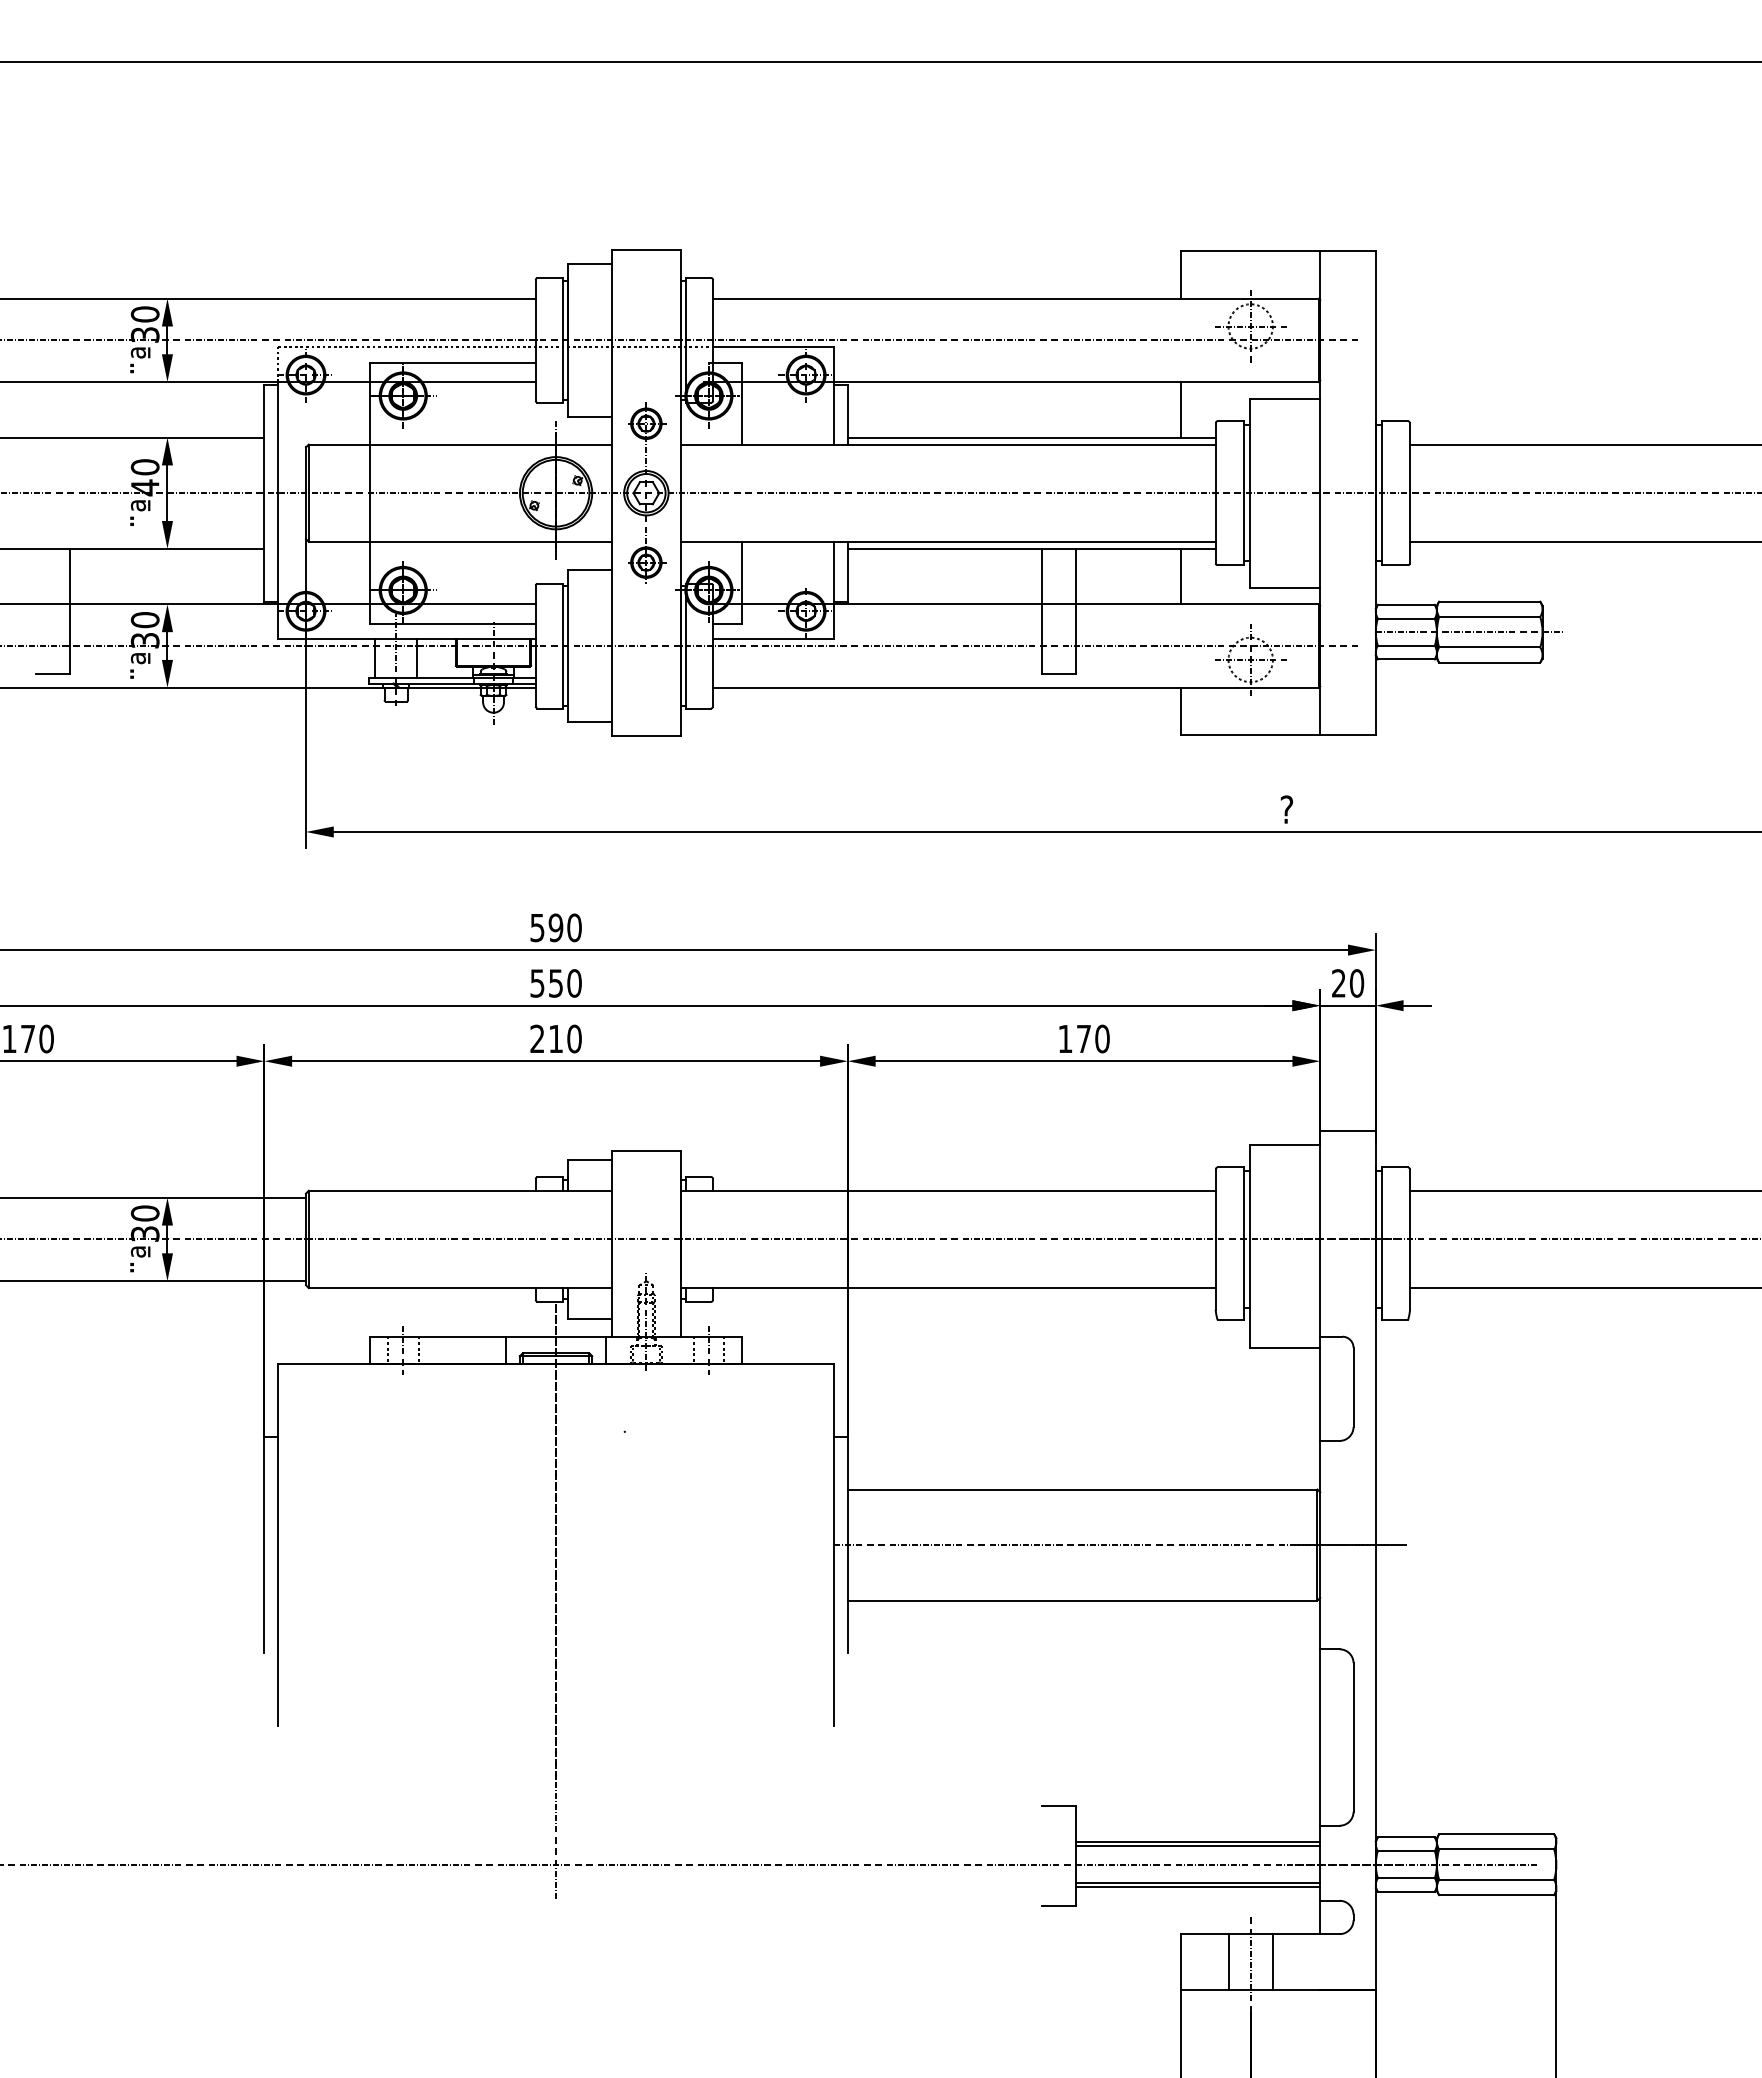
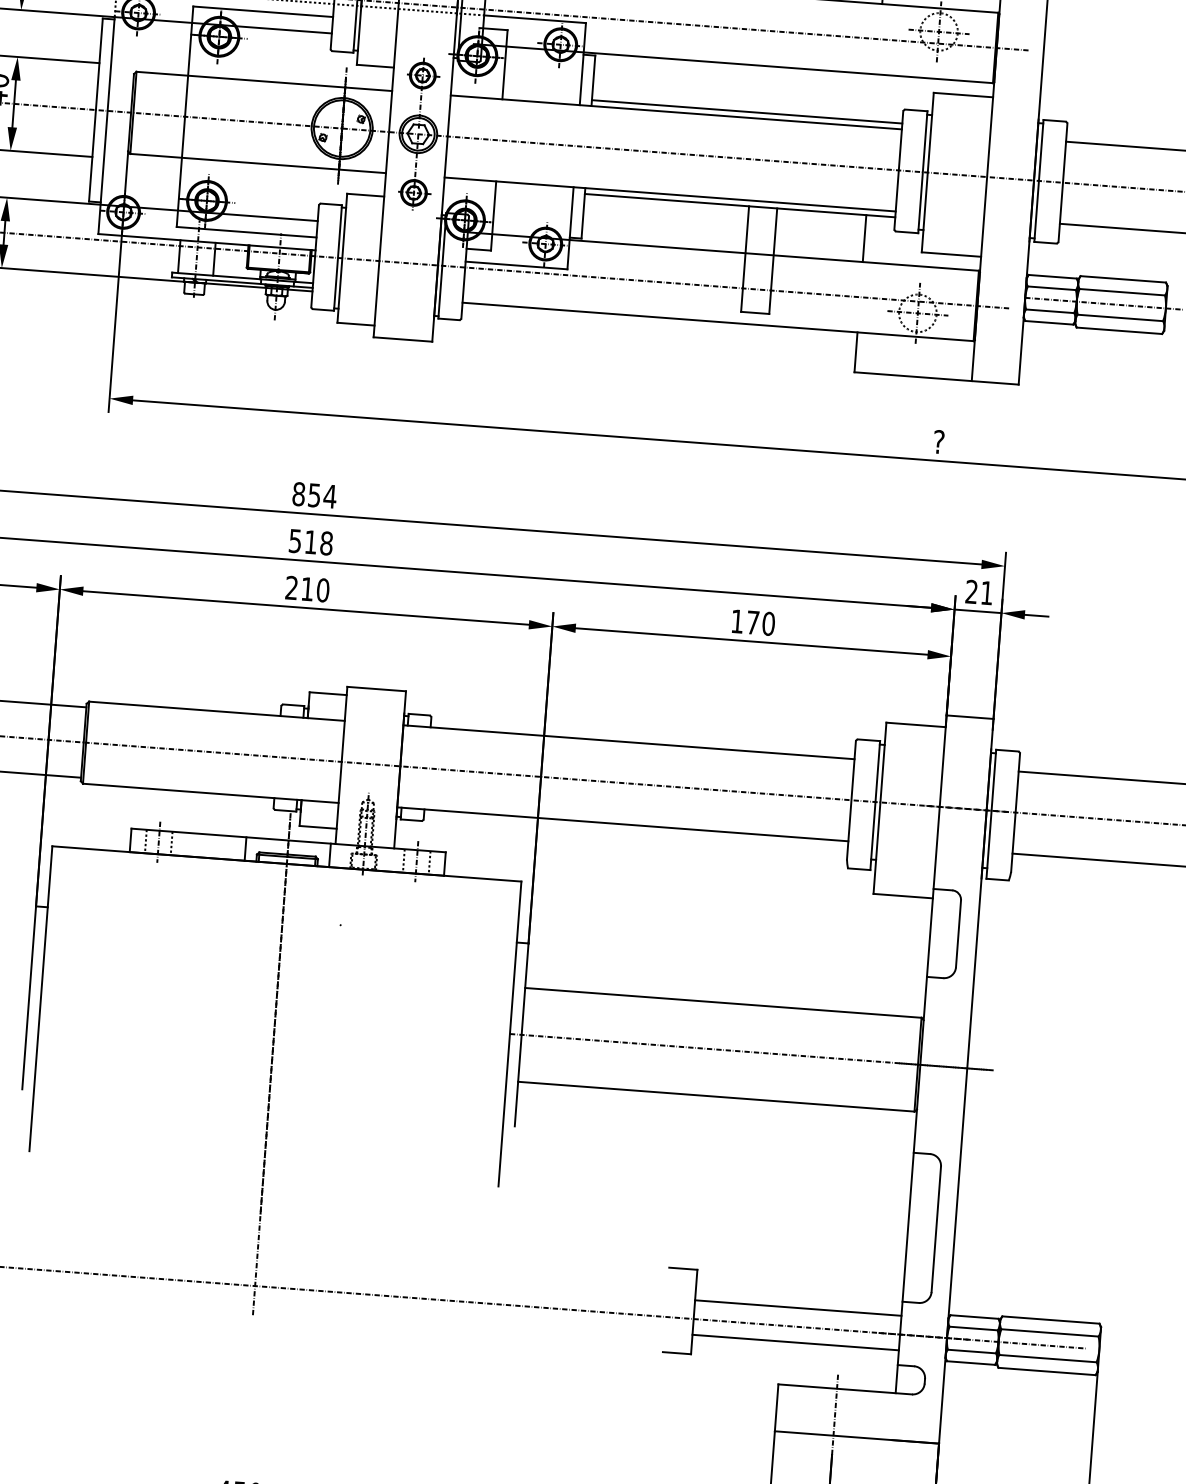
line: (1181, 409) -> (875, 97), removed
text: (556, 927) -> (314, 495), 590 -> 854
text: (565, 983) -> (319, 542), 550 -> 518
text: (1357, 983) -> (987, 593), 20 -> 21
line: (1197, 1845) -> (797, 1310), removed
line: (1197, 1886) -> (795, 1345), removed
line: (1228, 1961) -> (816, 1410), removed
line: (1272, 1961) -> (853, 1413), removed

